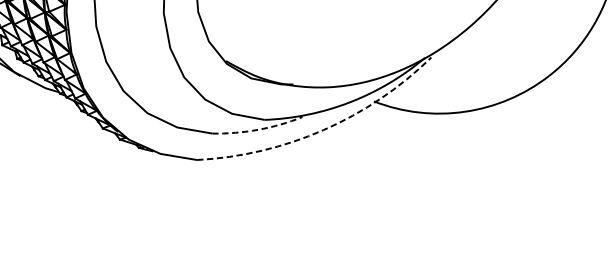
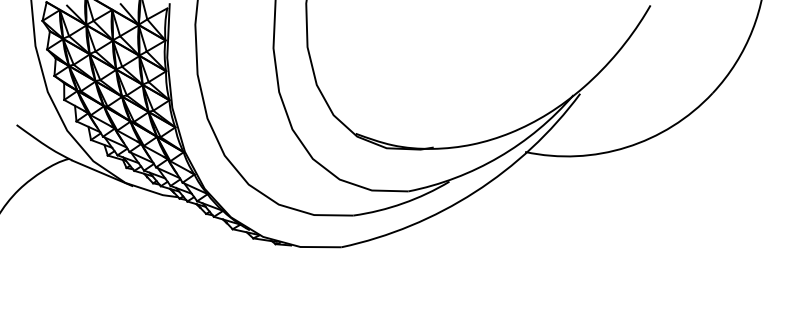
arc: (258, 129) -> (403, 203), dashed -> solid
arc: (323, 130) -> (474, 192), dashed -> solid

